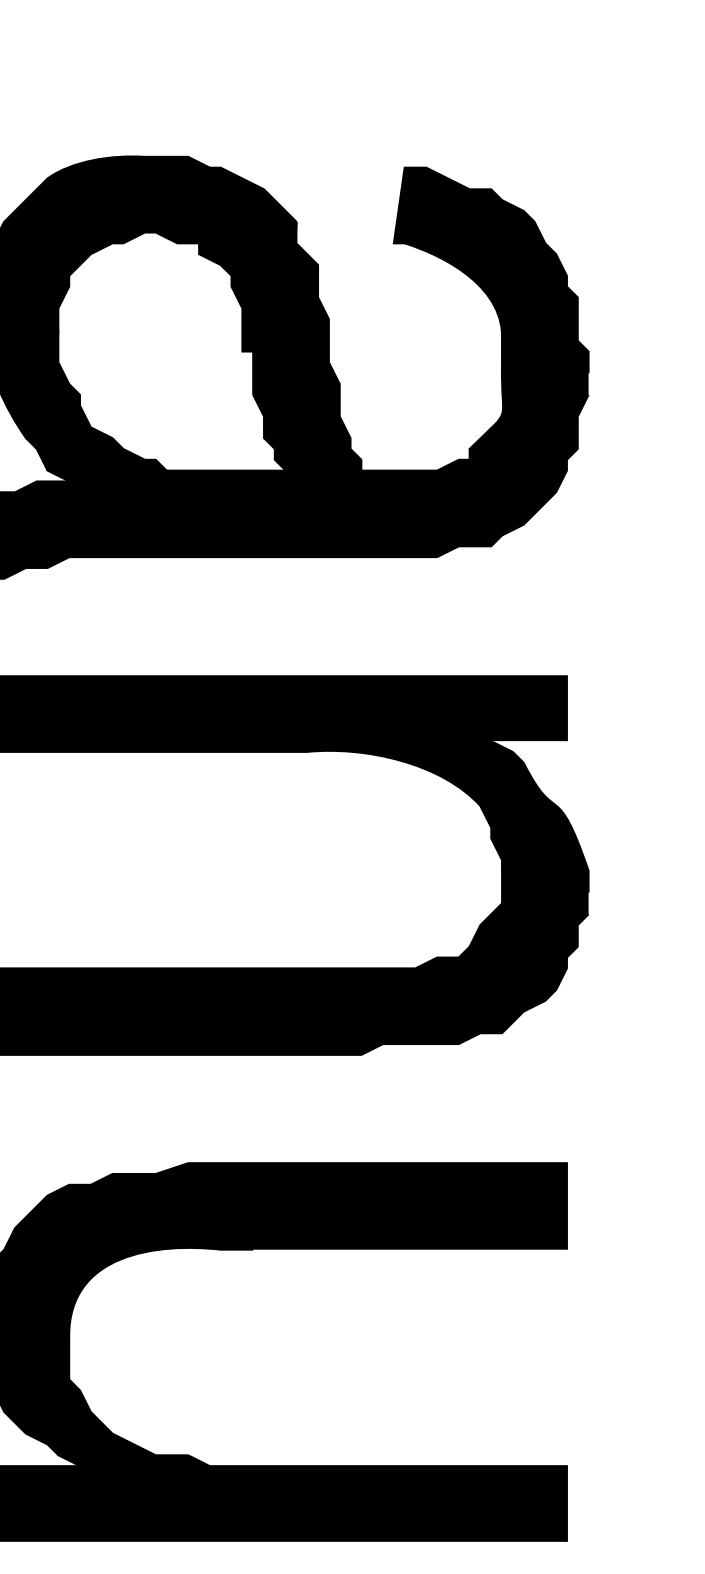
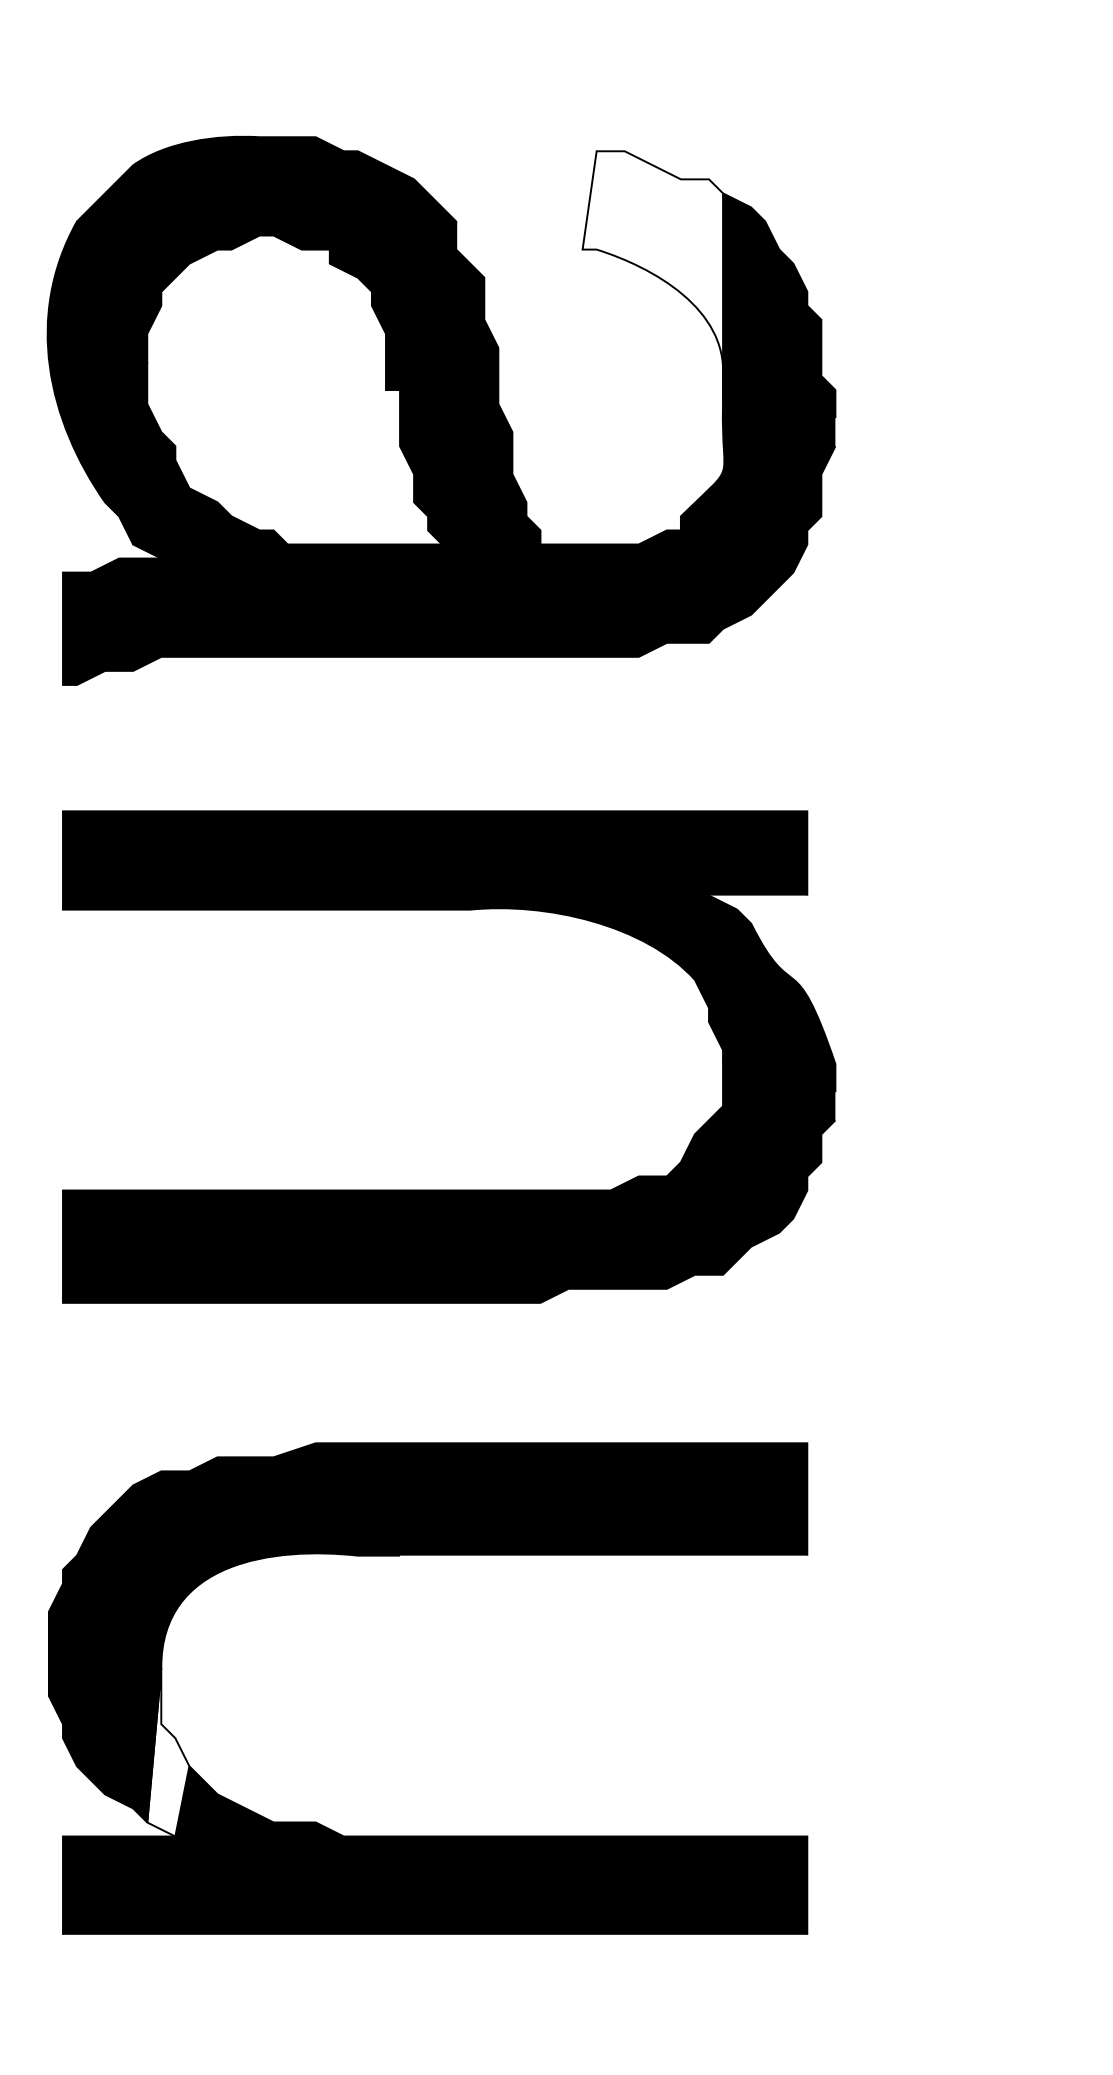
fill: (447, 264) -> (652, 277), removed
fill: (74, 1400) -> (168, 1751), removed

